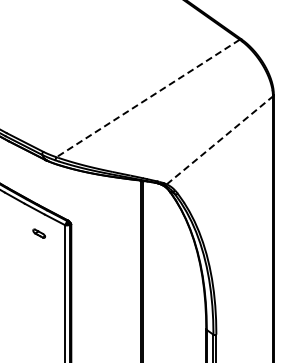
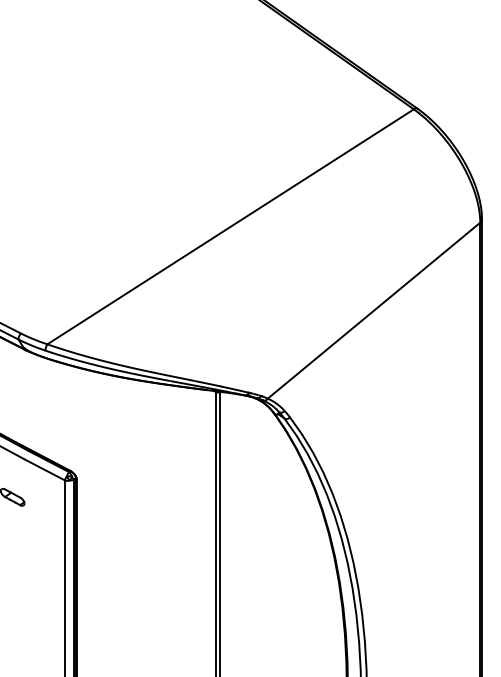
line: (148, 98) -> (231, 226), dashed -> solid
line: (220, 140) -> (375, 310), dashed -> solid

